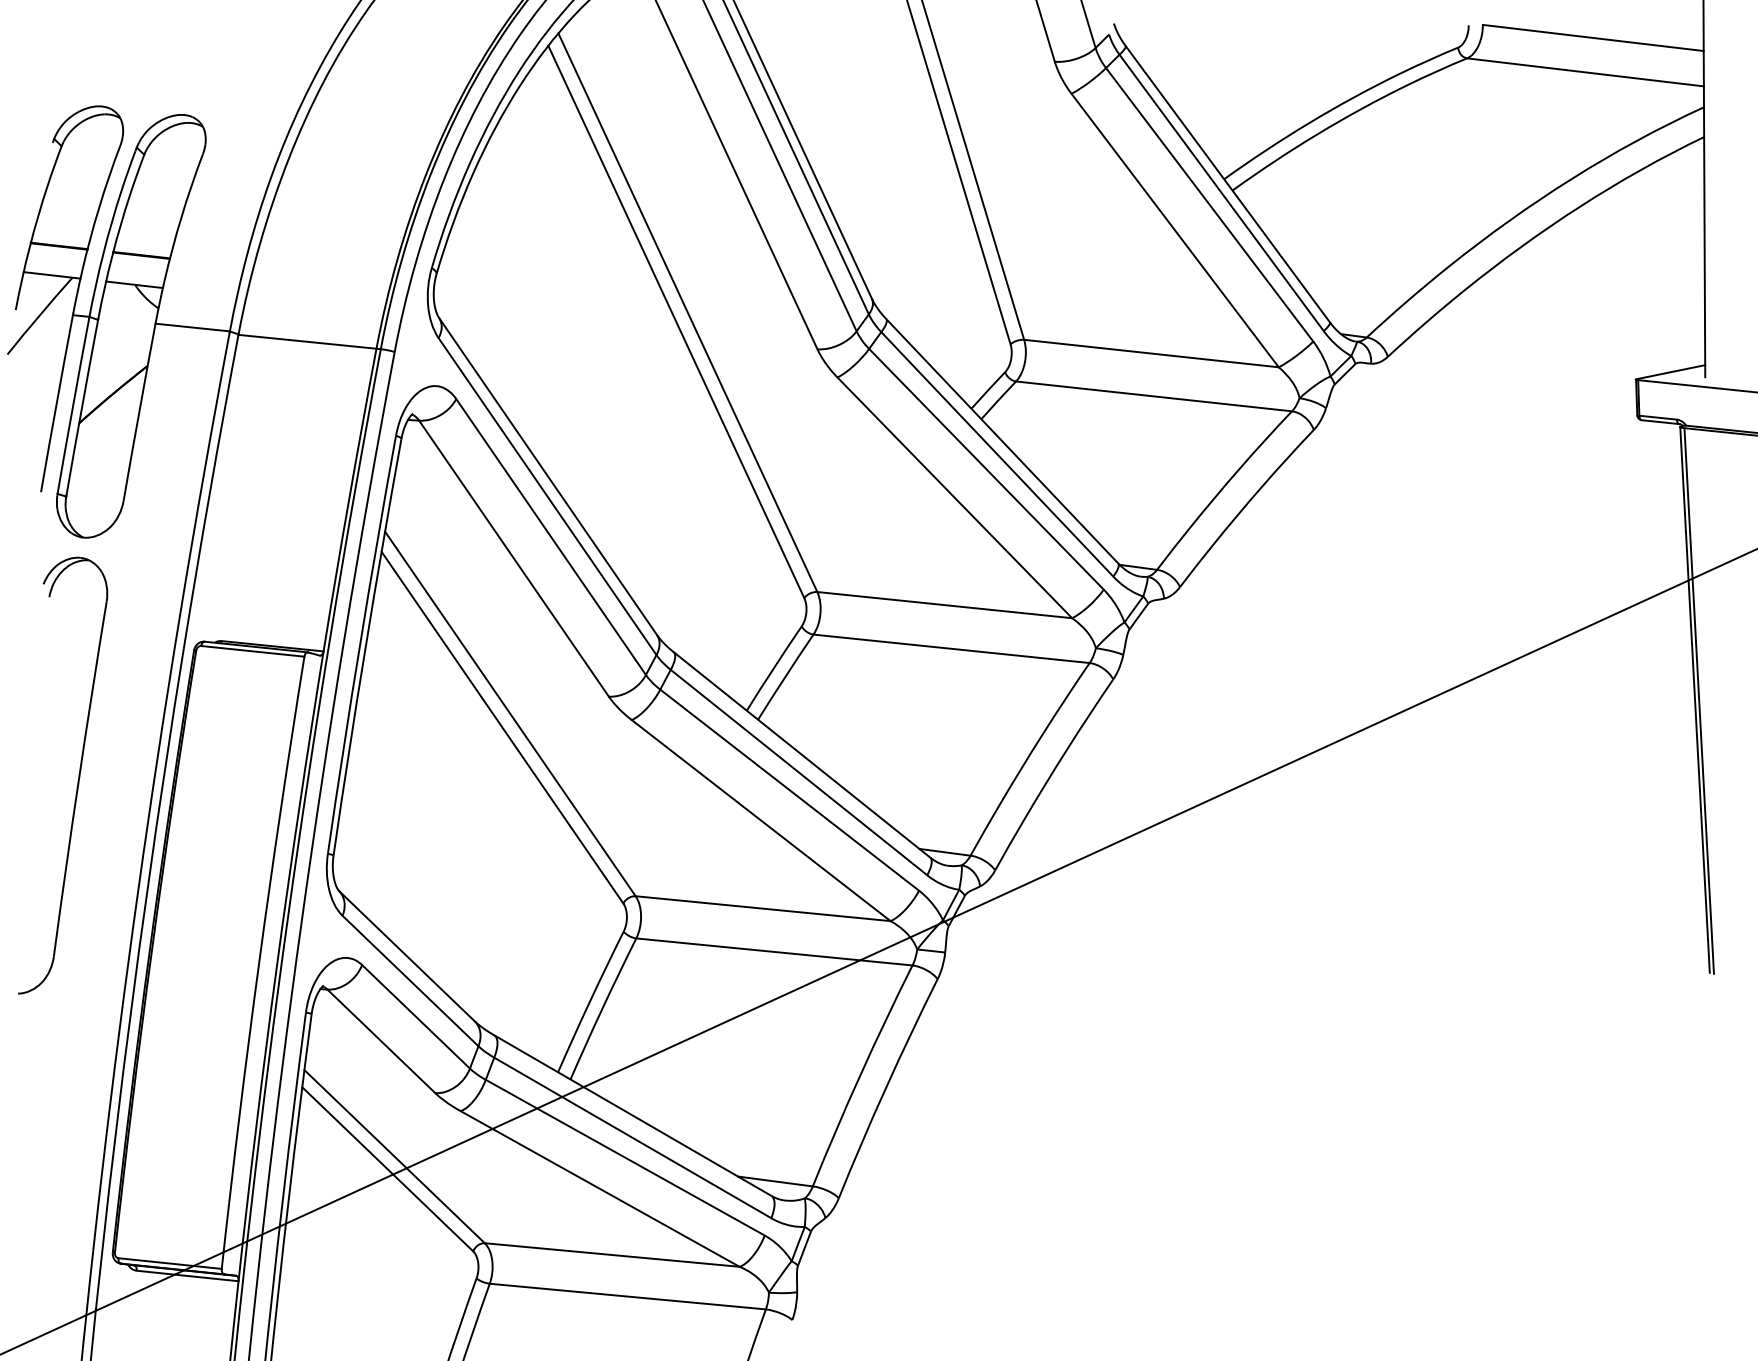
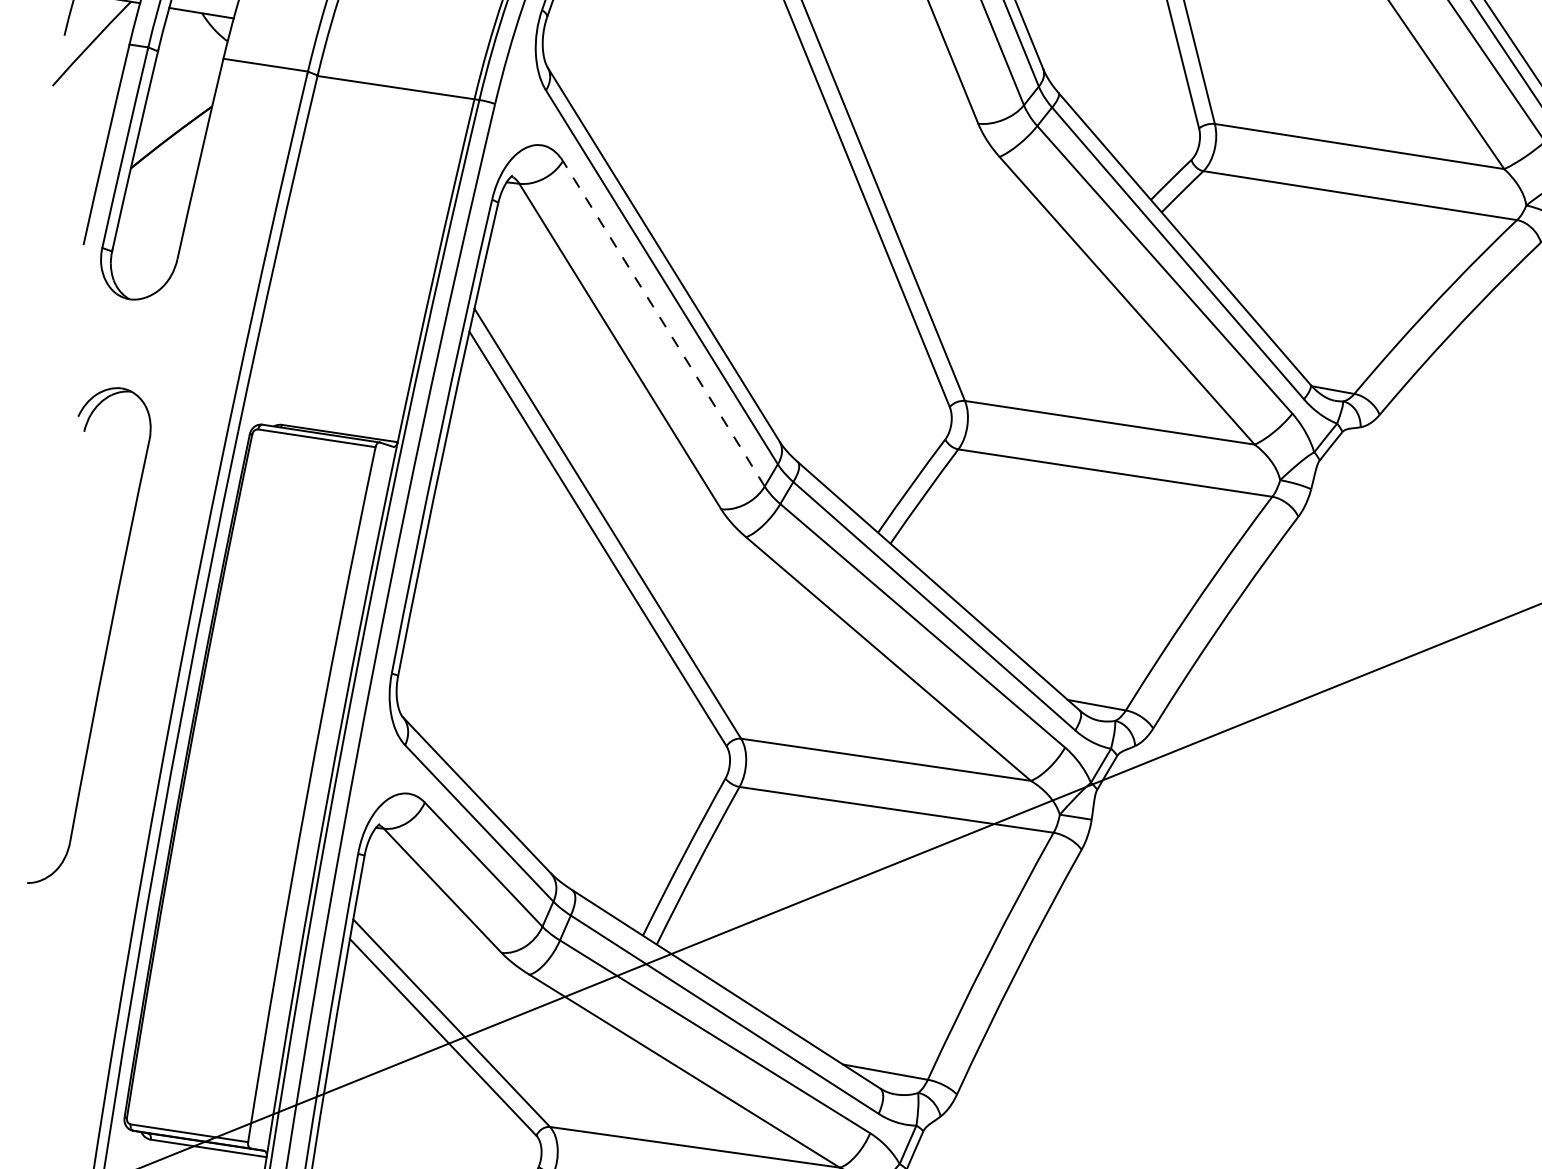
line: (550, 536) -> (663, 323), solid -> dashed
part: (77, 780) -> (106, 642), moved

